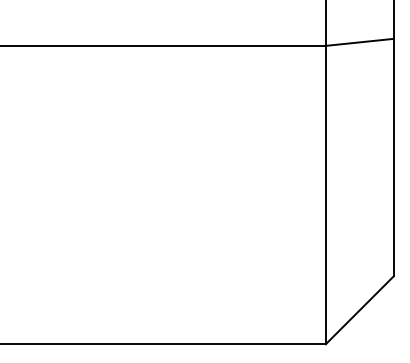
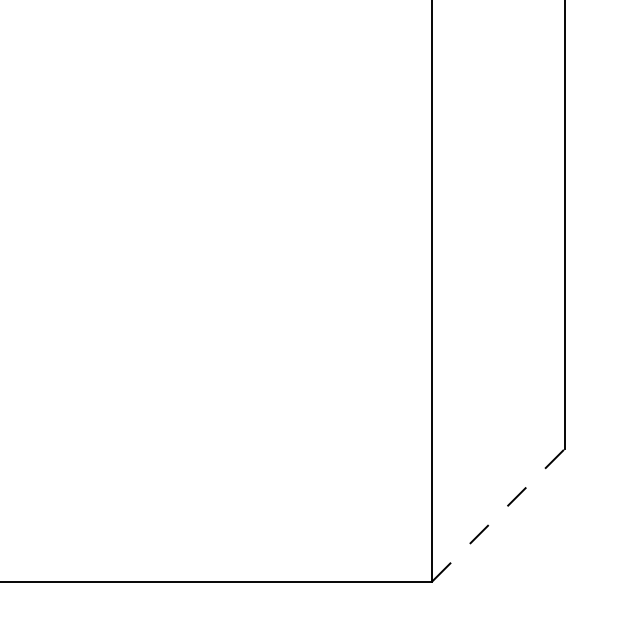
line: (360, 310) -> (500, 515), solid -> dashed

